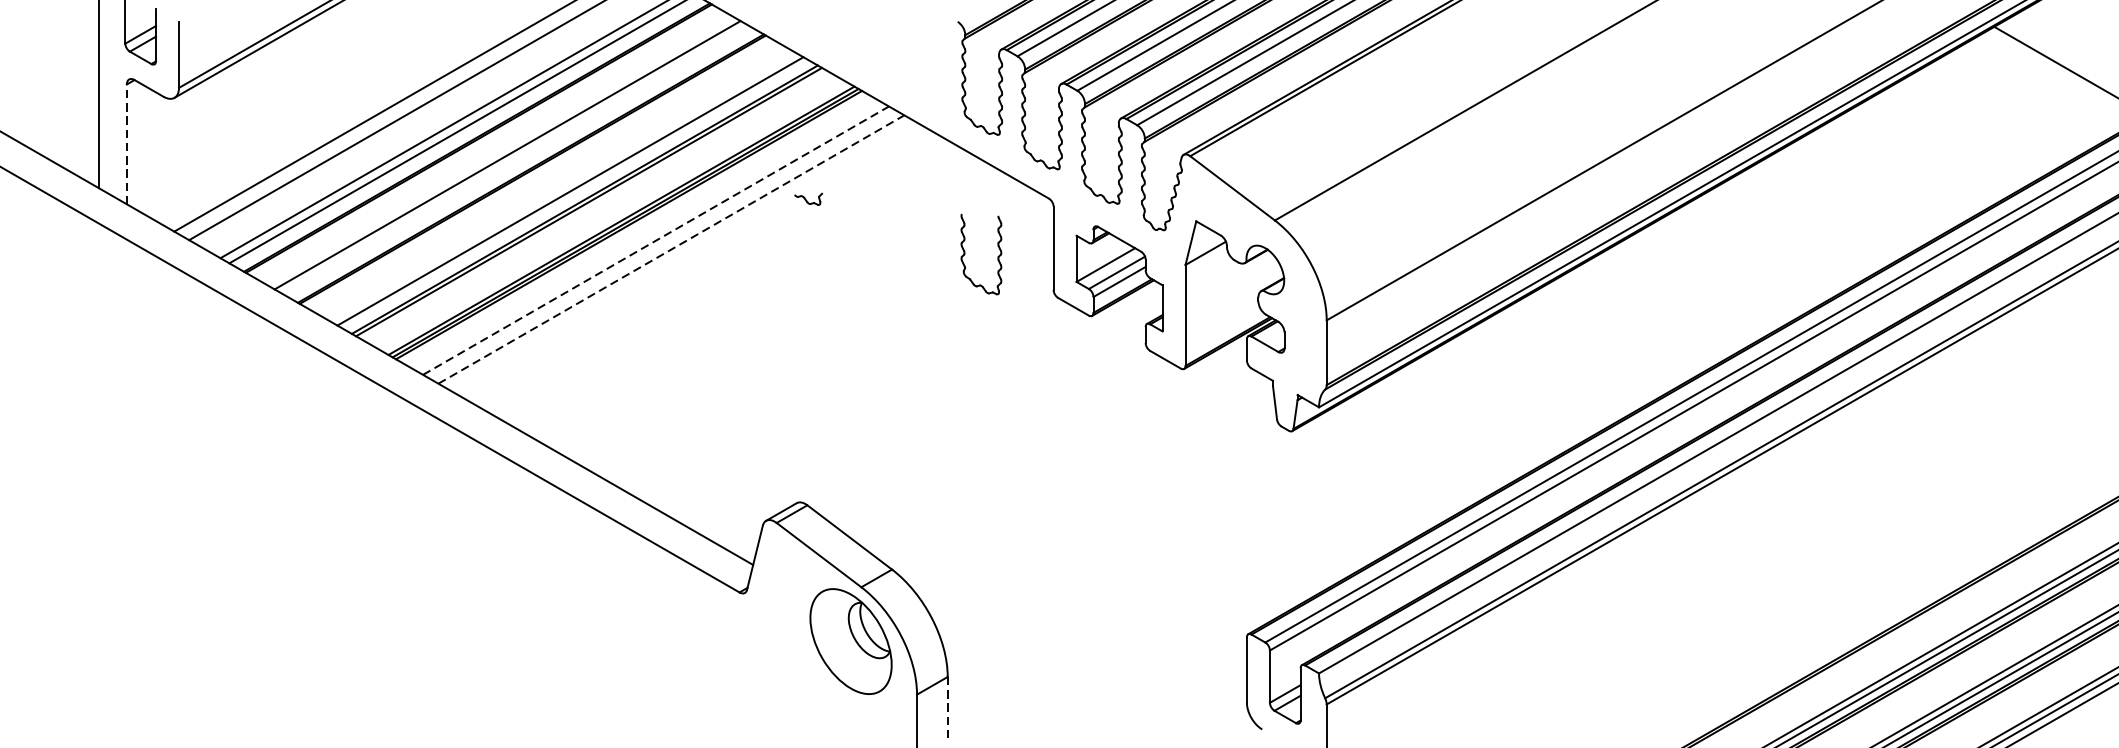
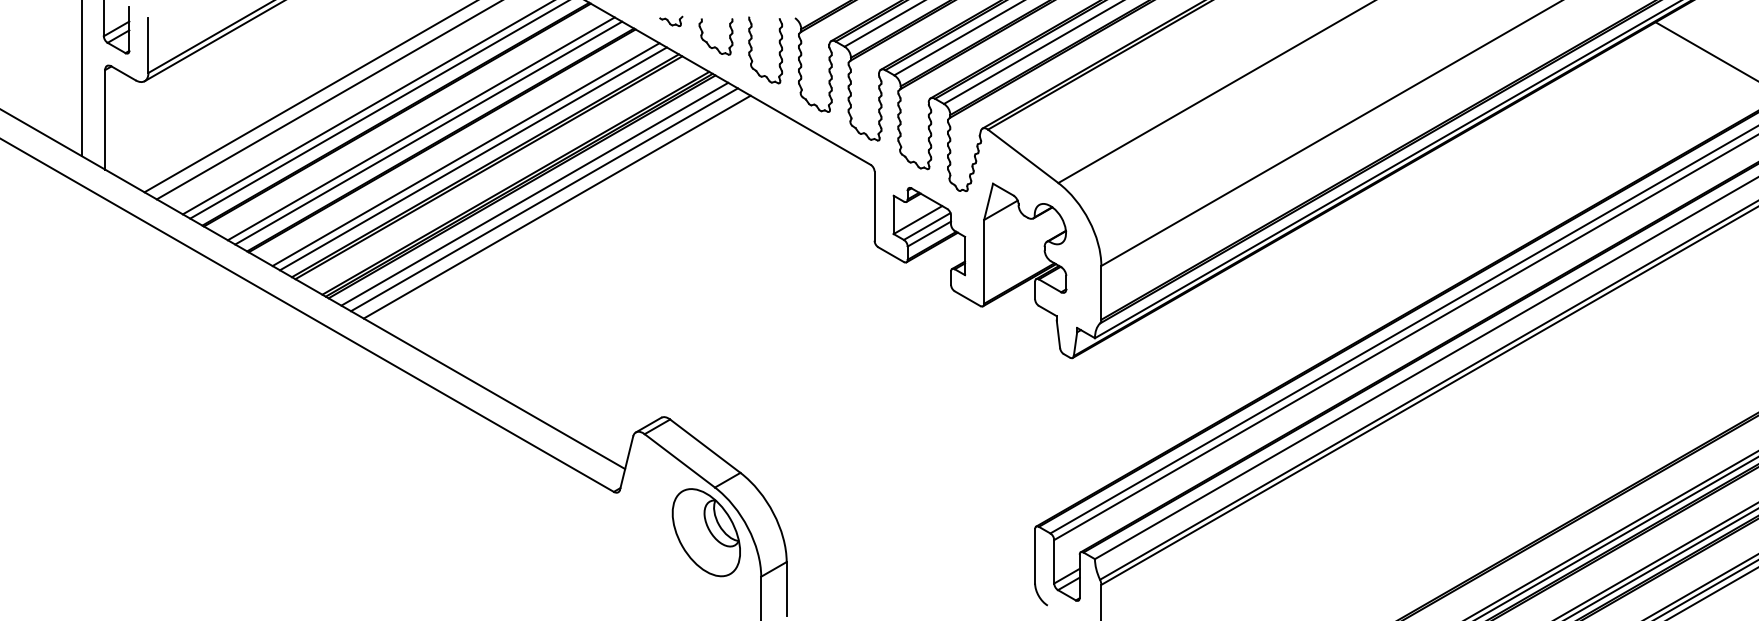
part: (852, 50) -> (707, 41), added
line: (127, 143) -> (105, 119), dashed -> solid
line: (516, 159) -> (428, 132), added
line: (560, 186) -> (465, 154), added
part: (808, 198) -> (671, 20), moved
line: (643, 233) -> (534, 193), added
line: (656, 240) -> (544, 199), dashed -> solid
line: (671, 248) -> (557, 206), dashed -> solid
part: (965, 254) -> (752, 50), moved
line: (947, 708) -> (786, 588), dashed -> solid

